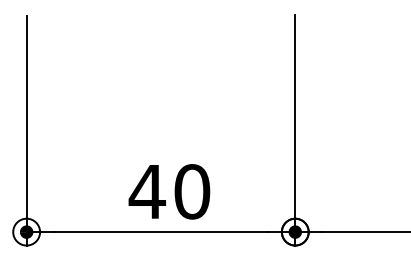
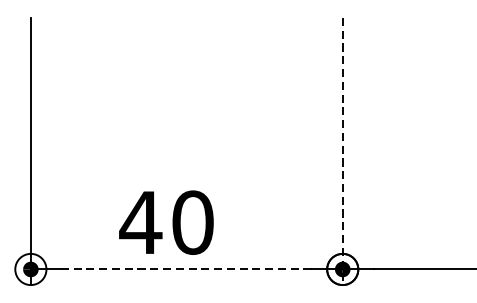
line: (295, 130) -> (342, 151), solid -> dashed
text: (169, 191) -> (166, 222), moved
line: (160, 232) -> (186, 269), solid -> dashed

